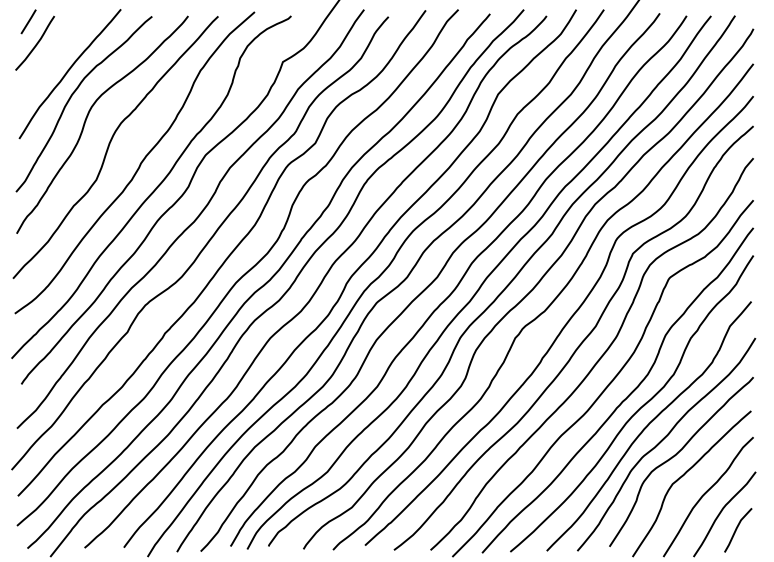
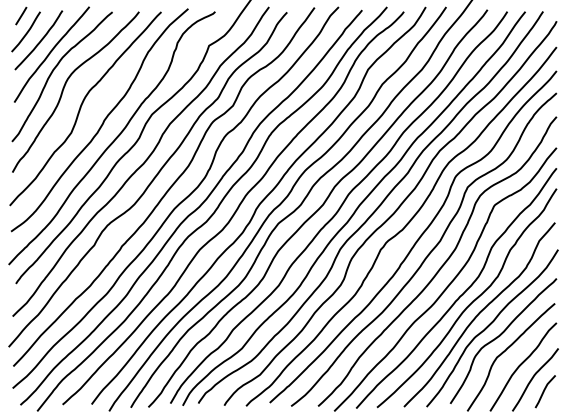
curve: (53, 56) -> (39, 41), added

